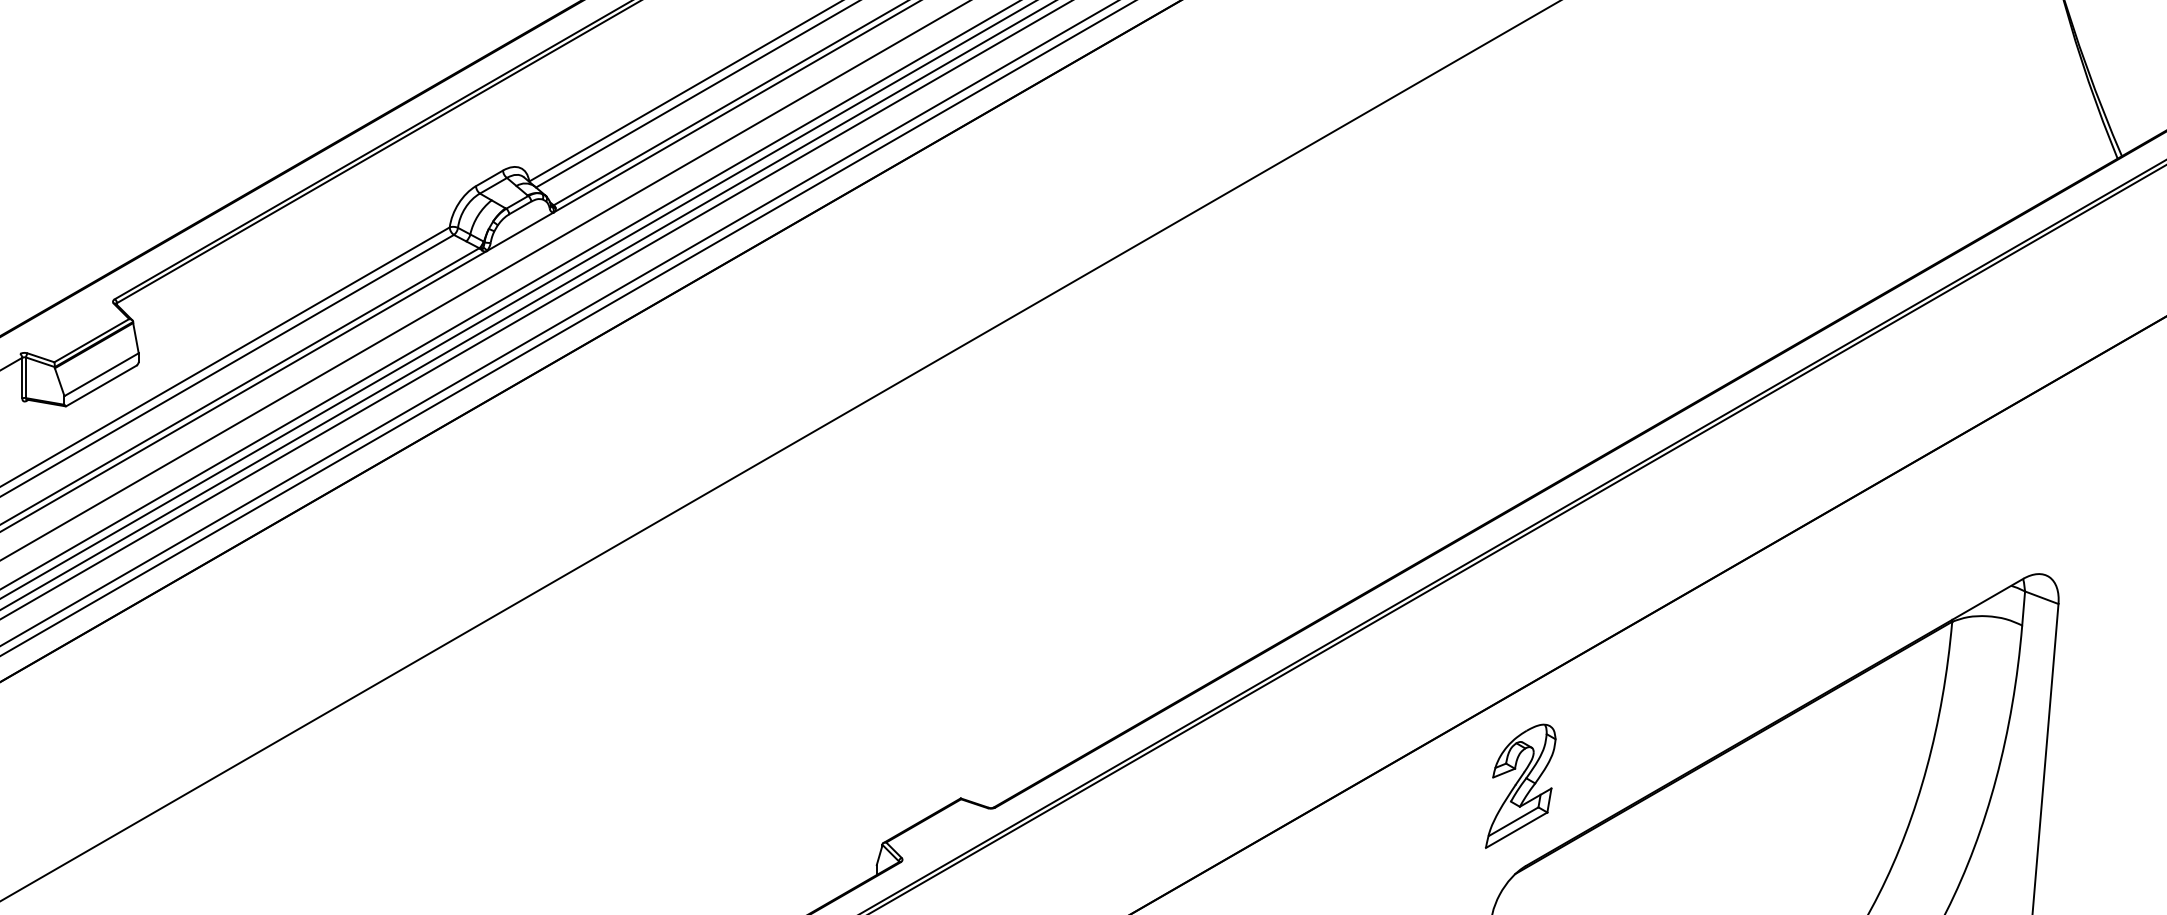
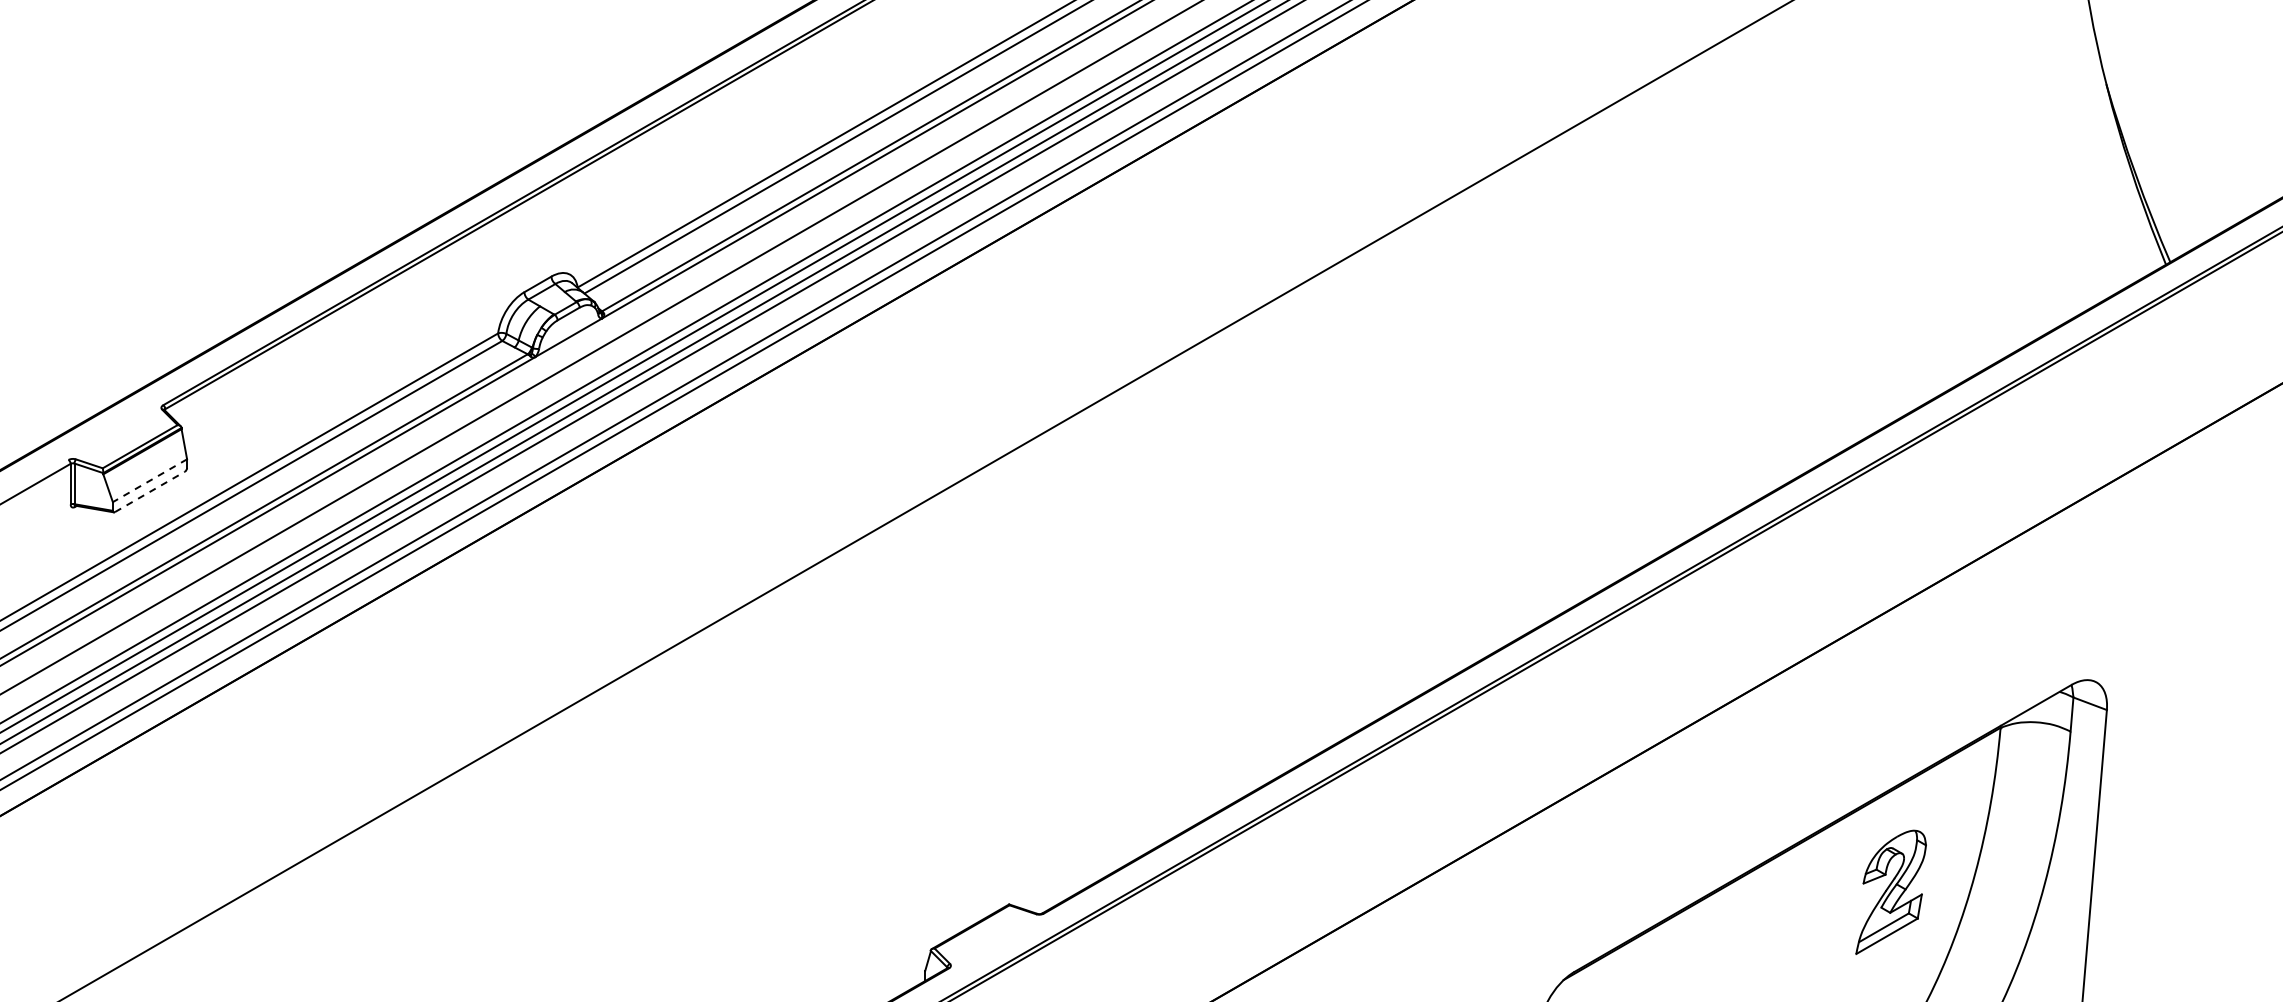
line: (101, 374) -> (149, 480), solid -> dashed
line: (102, 385) -> (150, 491), solid -> dashed
part: (1520, 785) -> (1890, 891), moved

